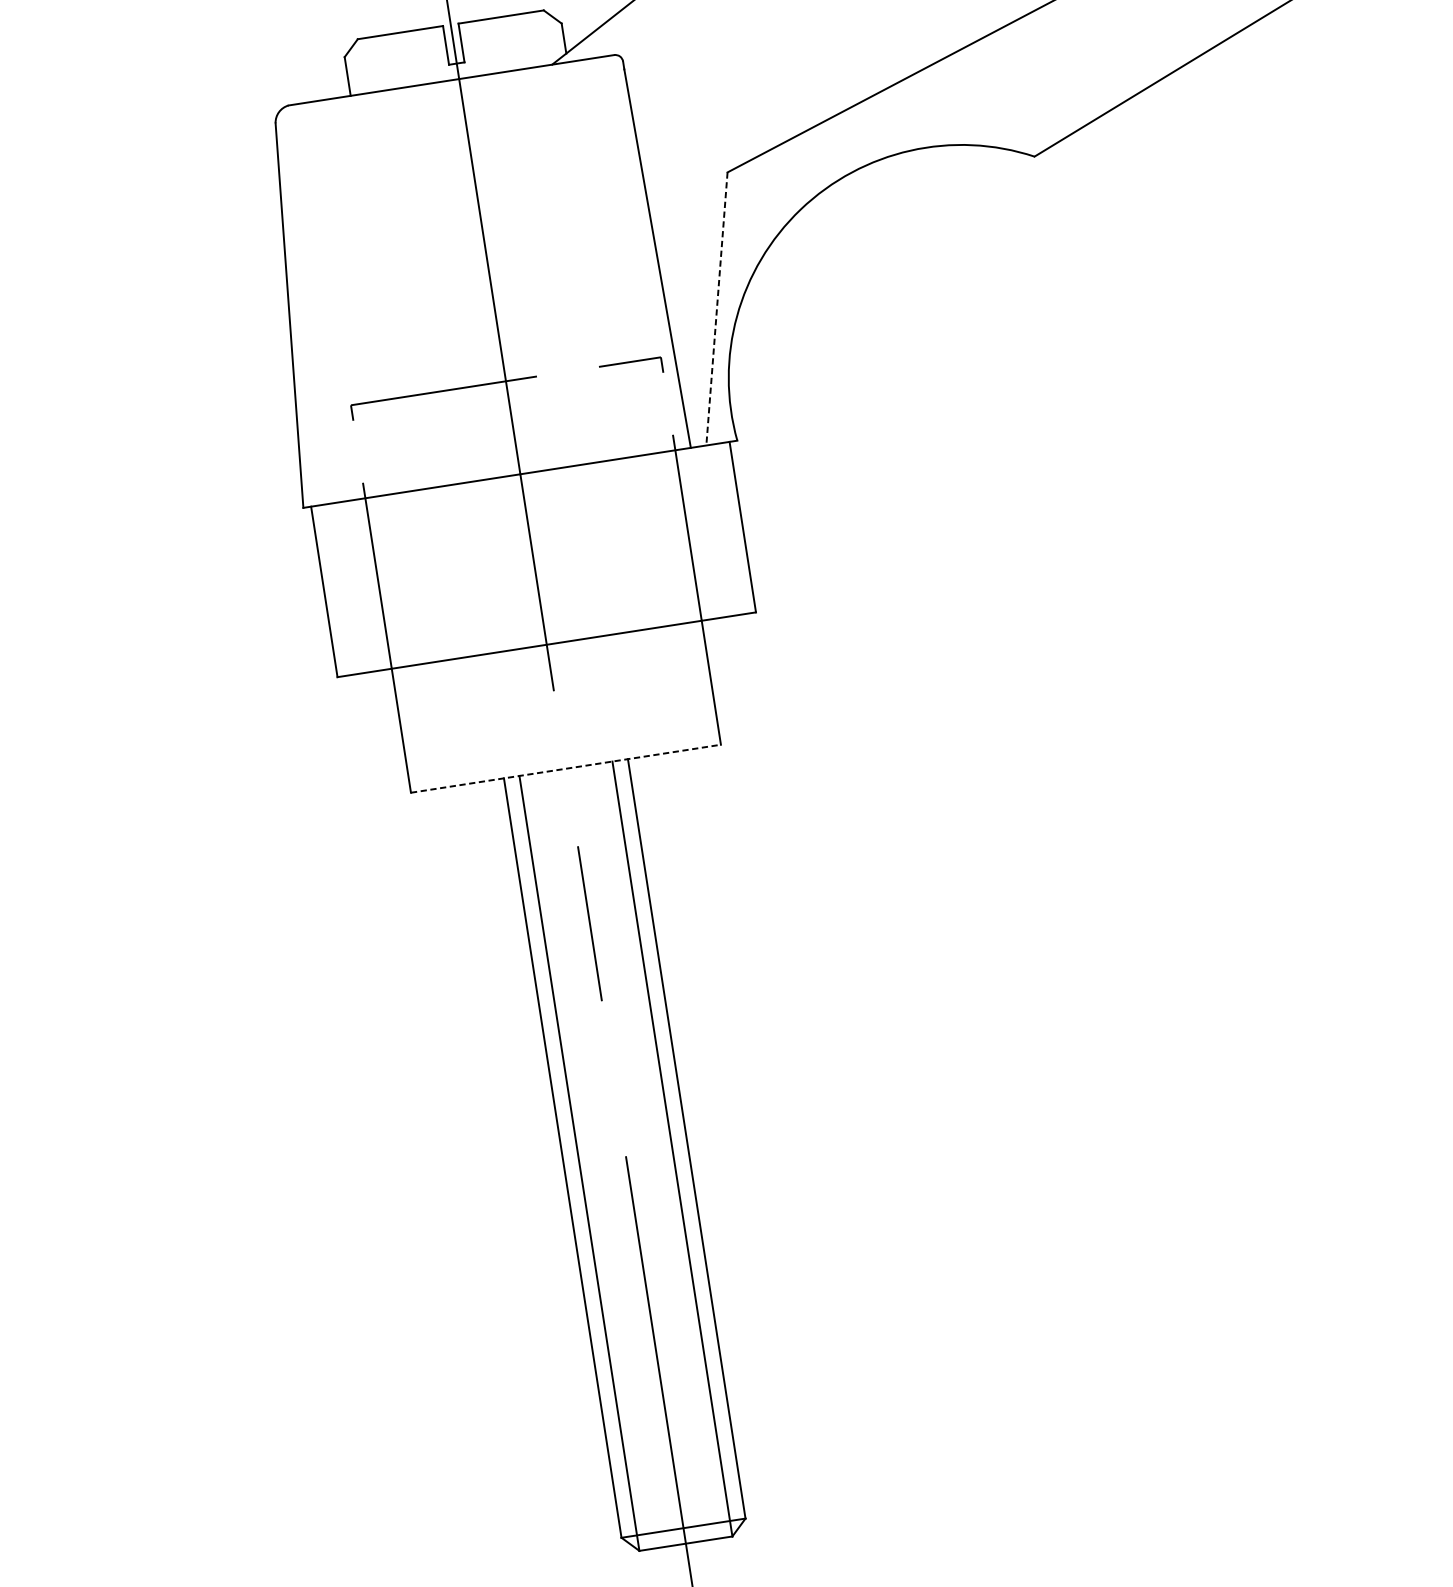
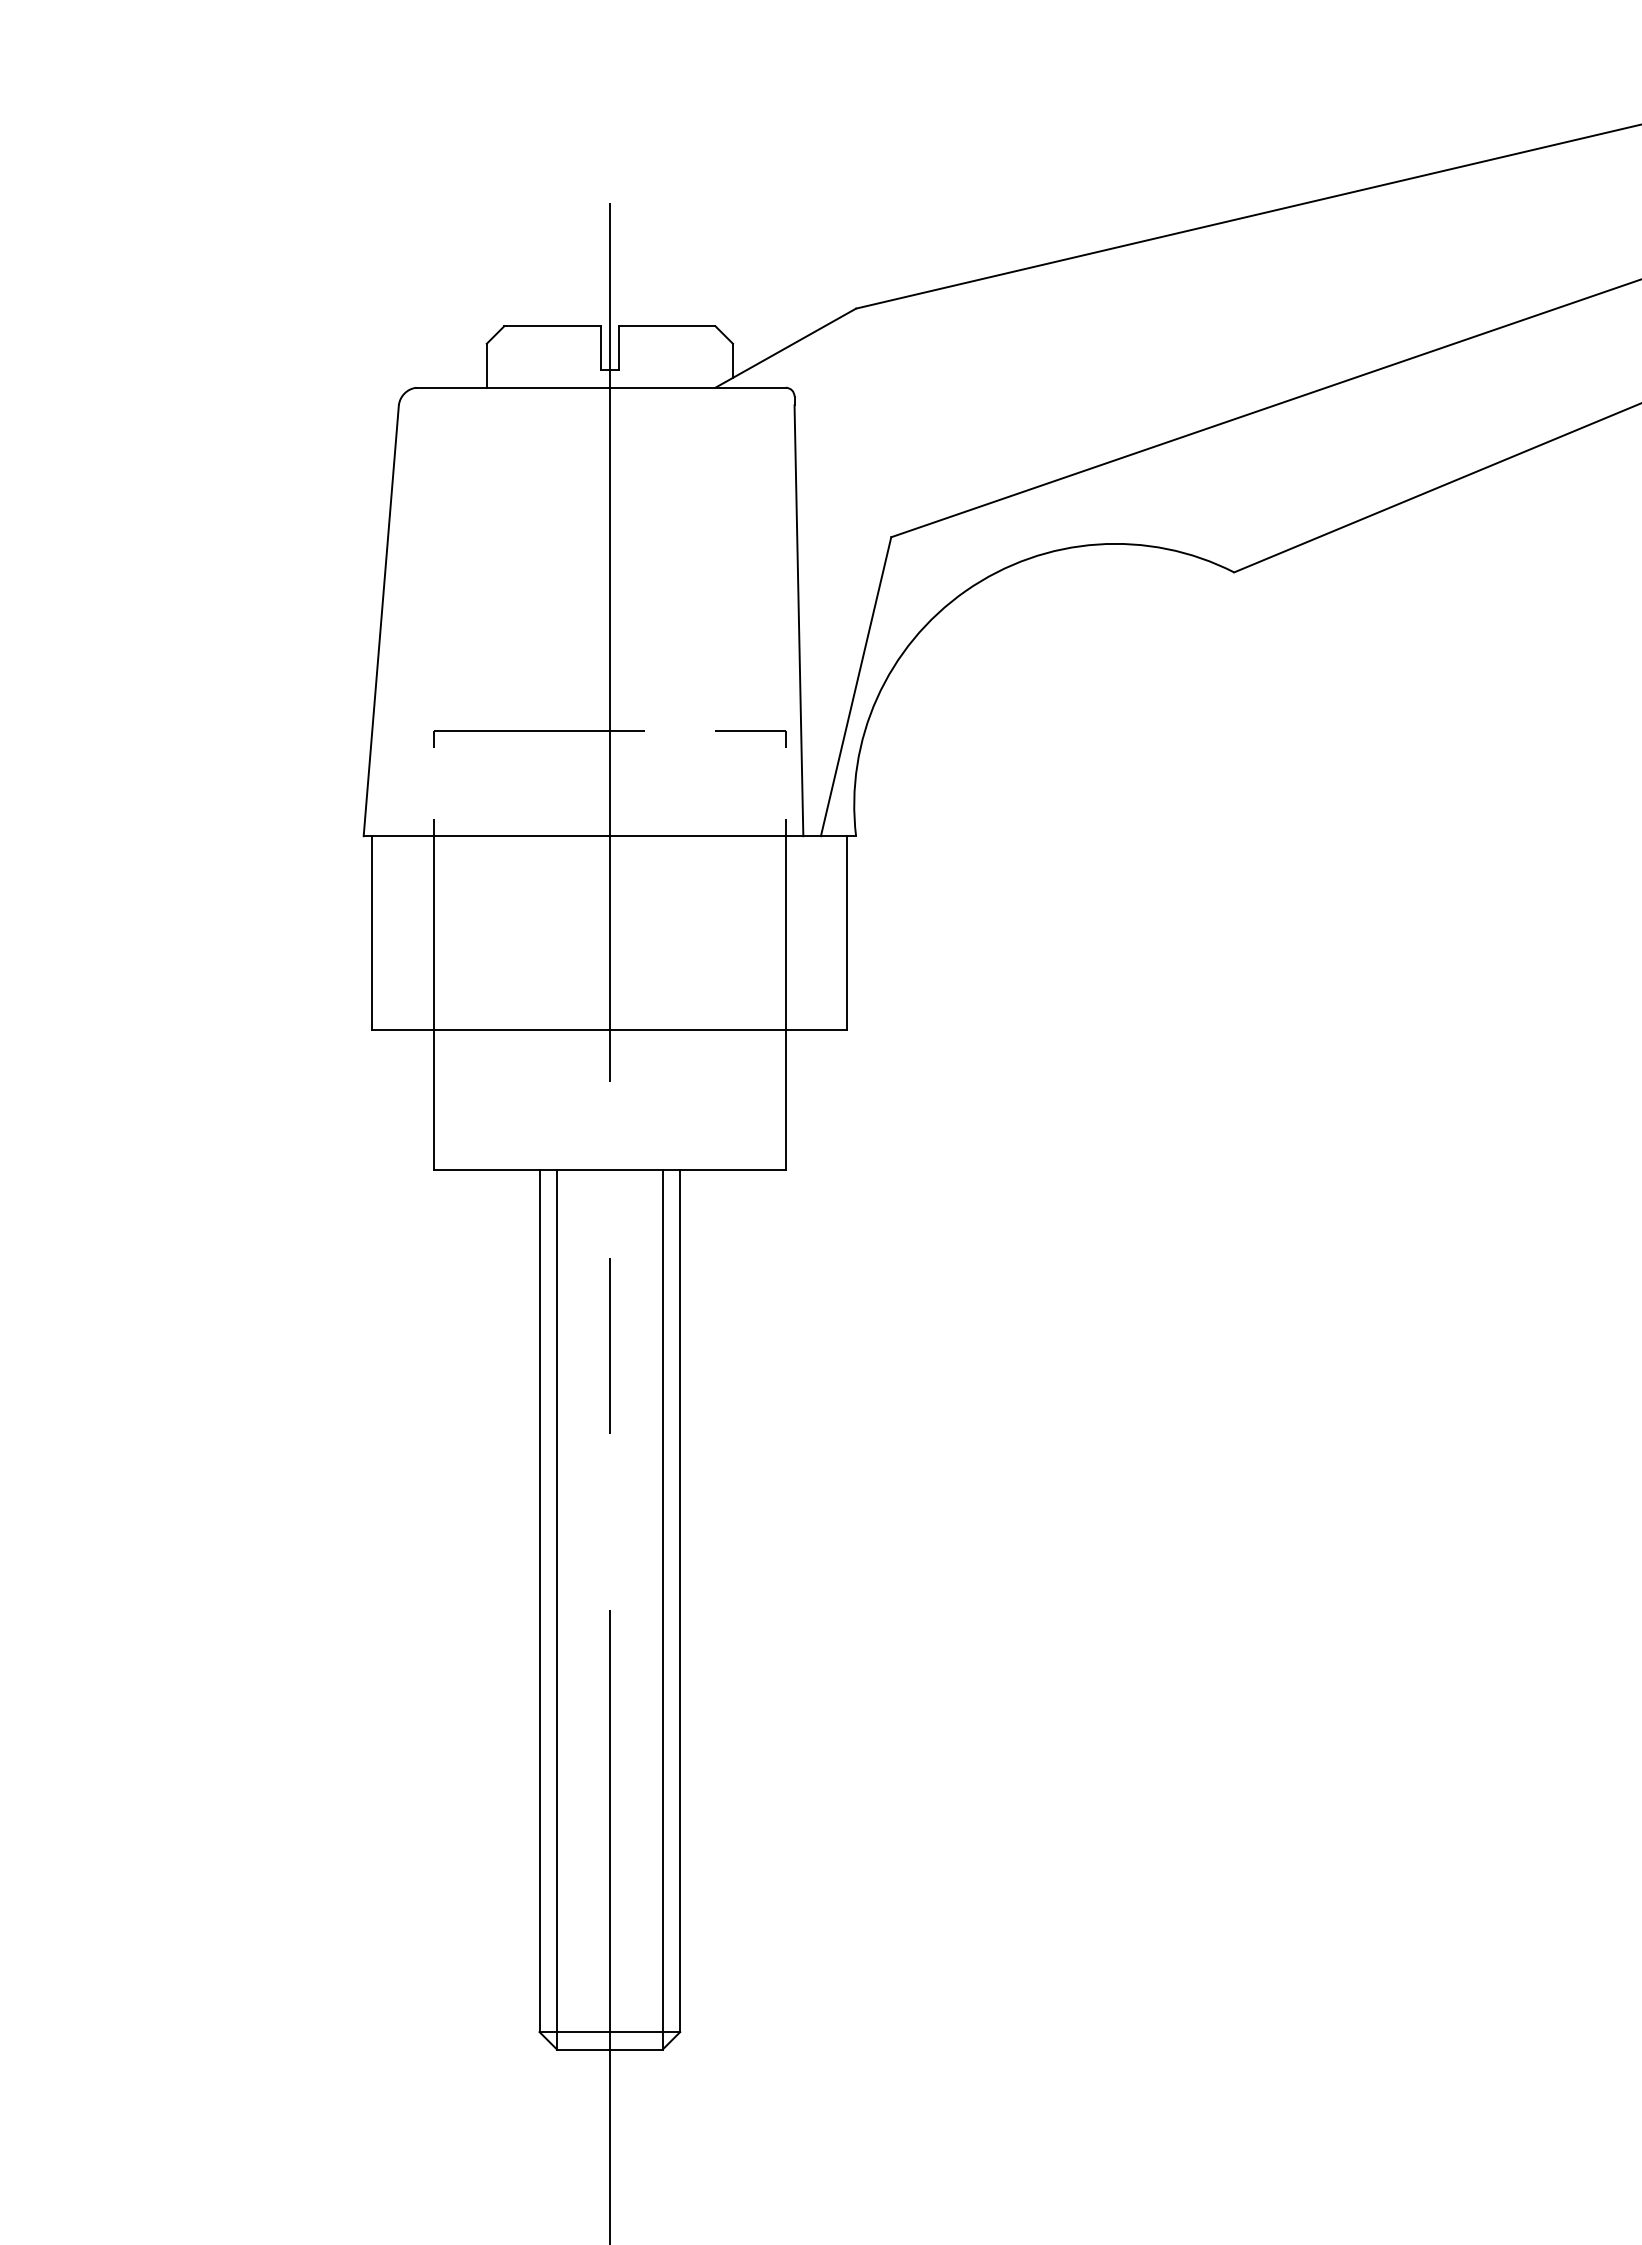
line: (717, 308) -> (856, 686), dashed -> solid
line: (565, 768) -> (609, 1170), dashed -> solid

